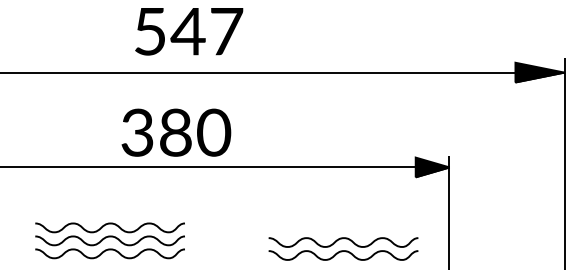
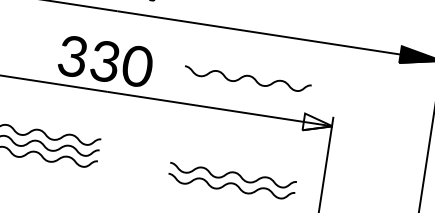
curve: (342, 125) -> (247, 76), added
text: (175, 132) -> (105, 61), 380 -> 330
fill: (432, 167) -> (318, 124), removed

